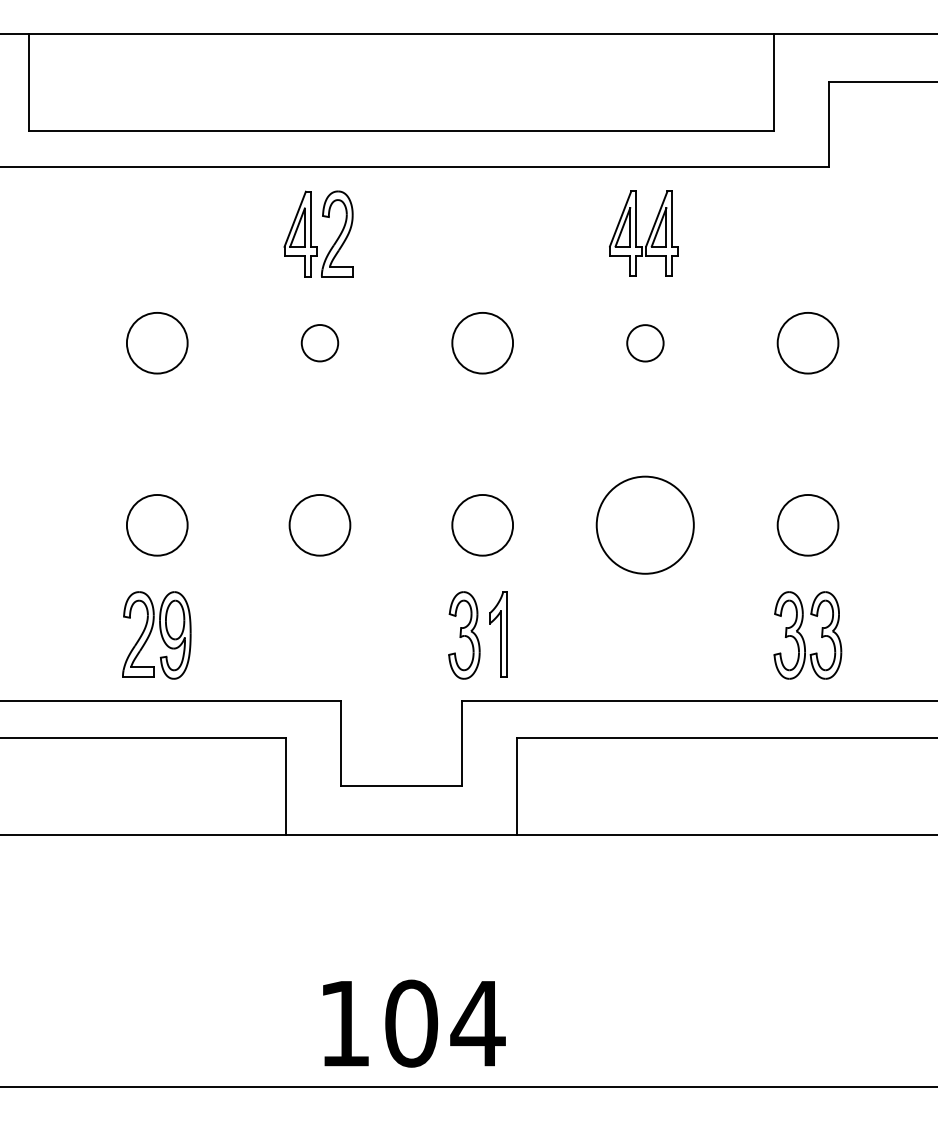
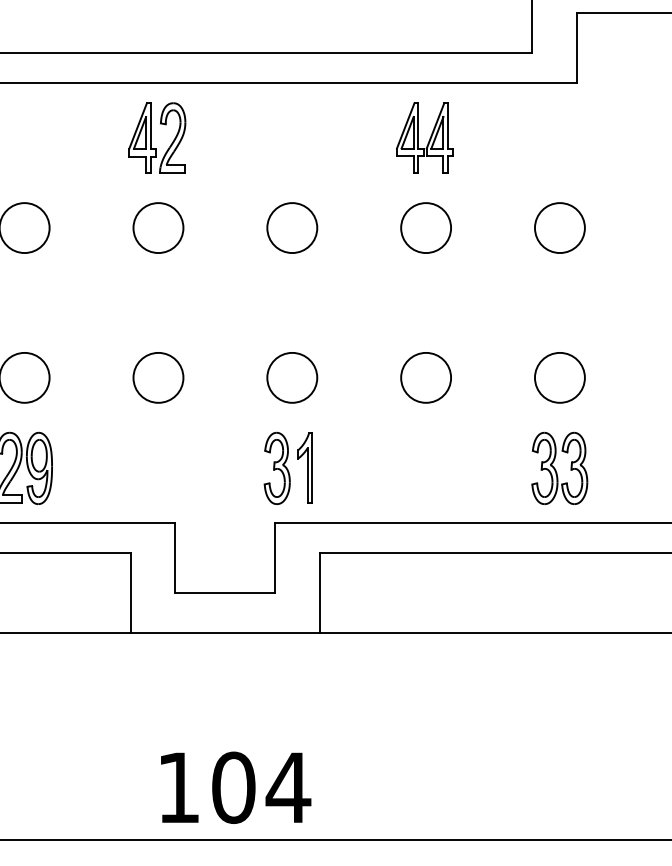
circle: (319, 342) -> (158, 227), size x1.67
circle: (645, 343) -> (426, 228), size x1.67
circle: (645, 525) -> (426, 378), size x0.62

